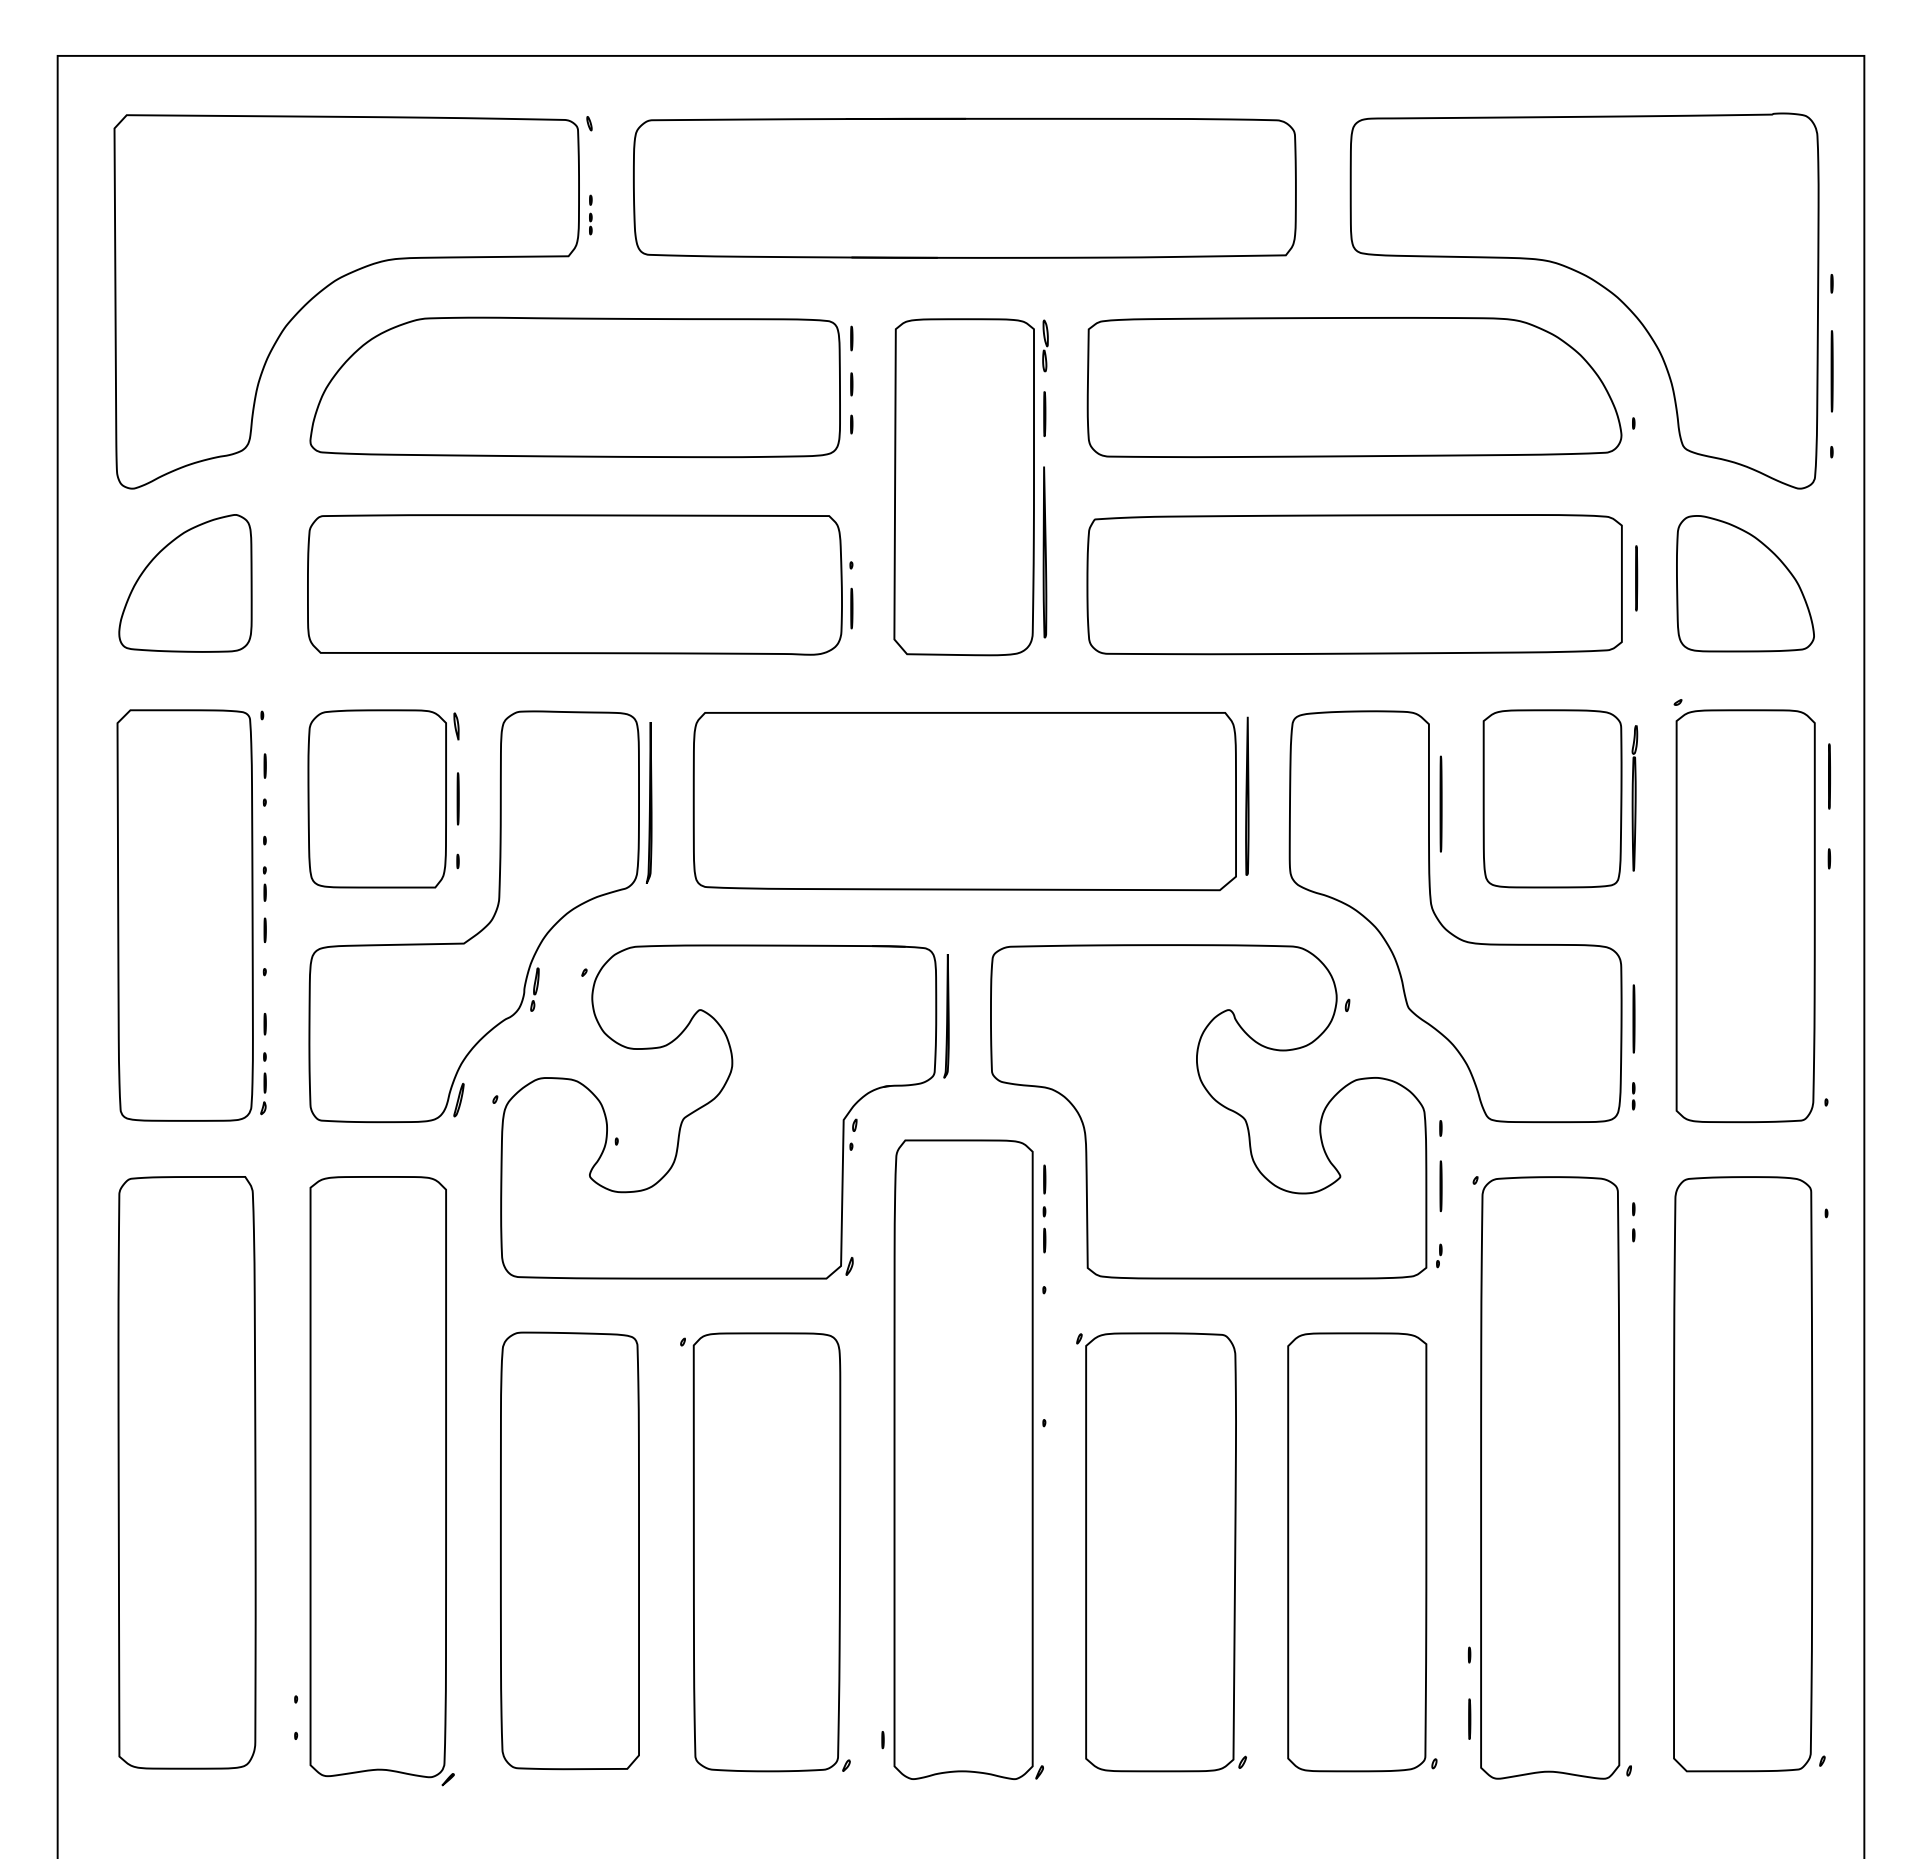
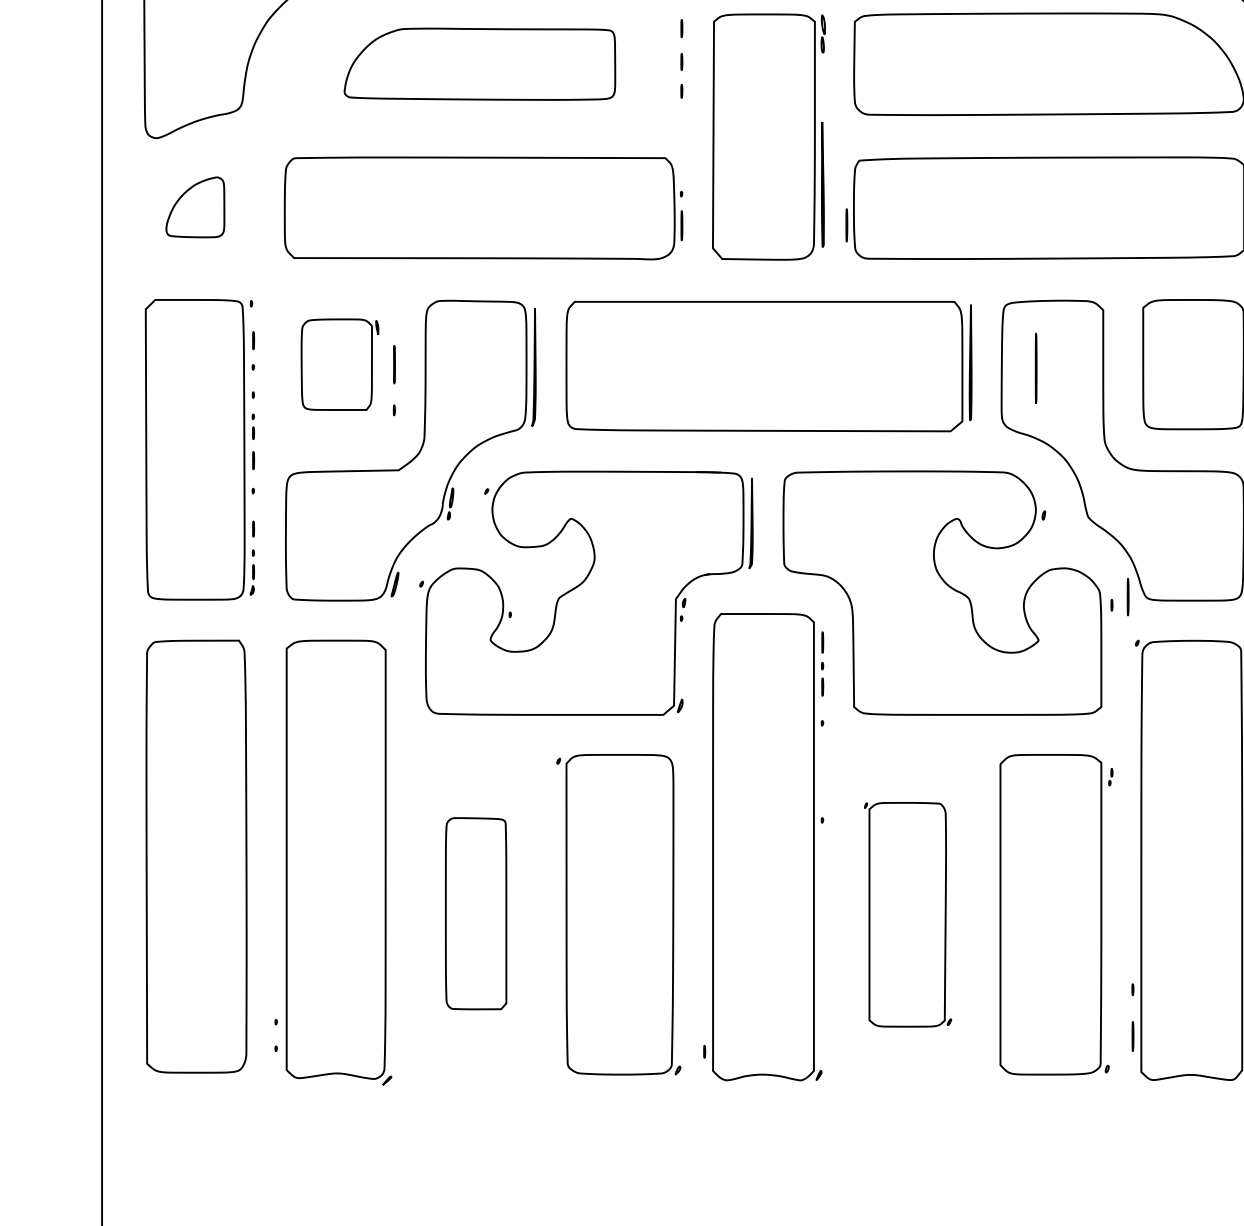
part: (574, 387) -> (479, 64), size x0.7
line: (1044, 413) -> (846, 224), moved
part: (185, 583) -> (195, 207), size x0.6
part: (383, 798) -> (339, 364), size x0.7
line: (1440, 803) -> (1035, 368), moved
line: (1440, 1185) -> (1127, 596), moved
part: (1439, 1255) -> (1110, 776), moved
part: (569, 1550) -> (475, 913), size x0.6
part: (1161, 1552) -> (907, 914), size x0.7

